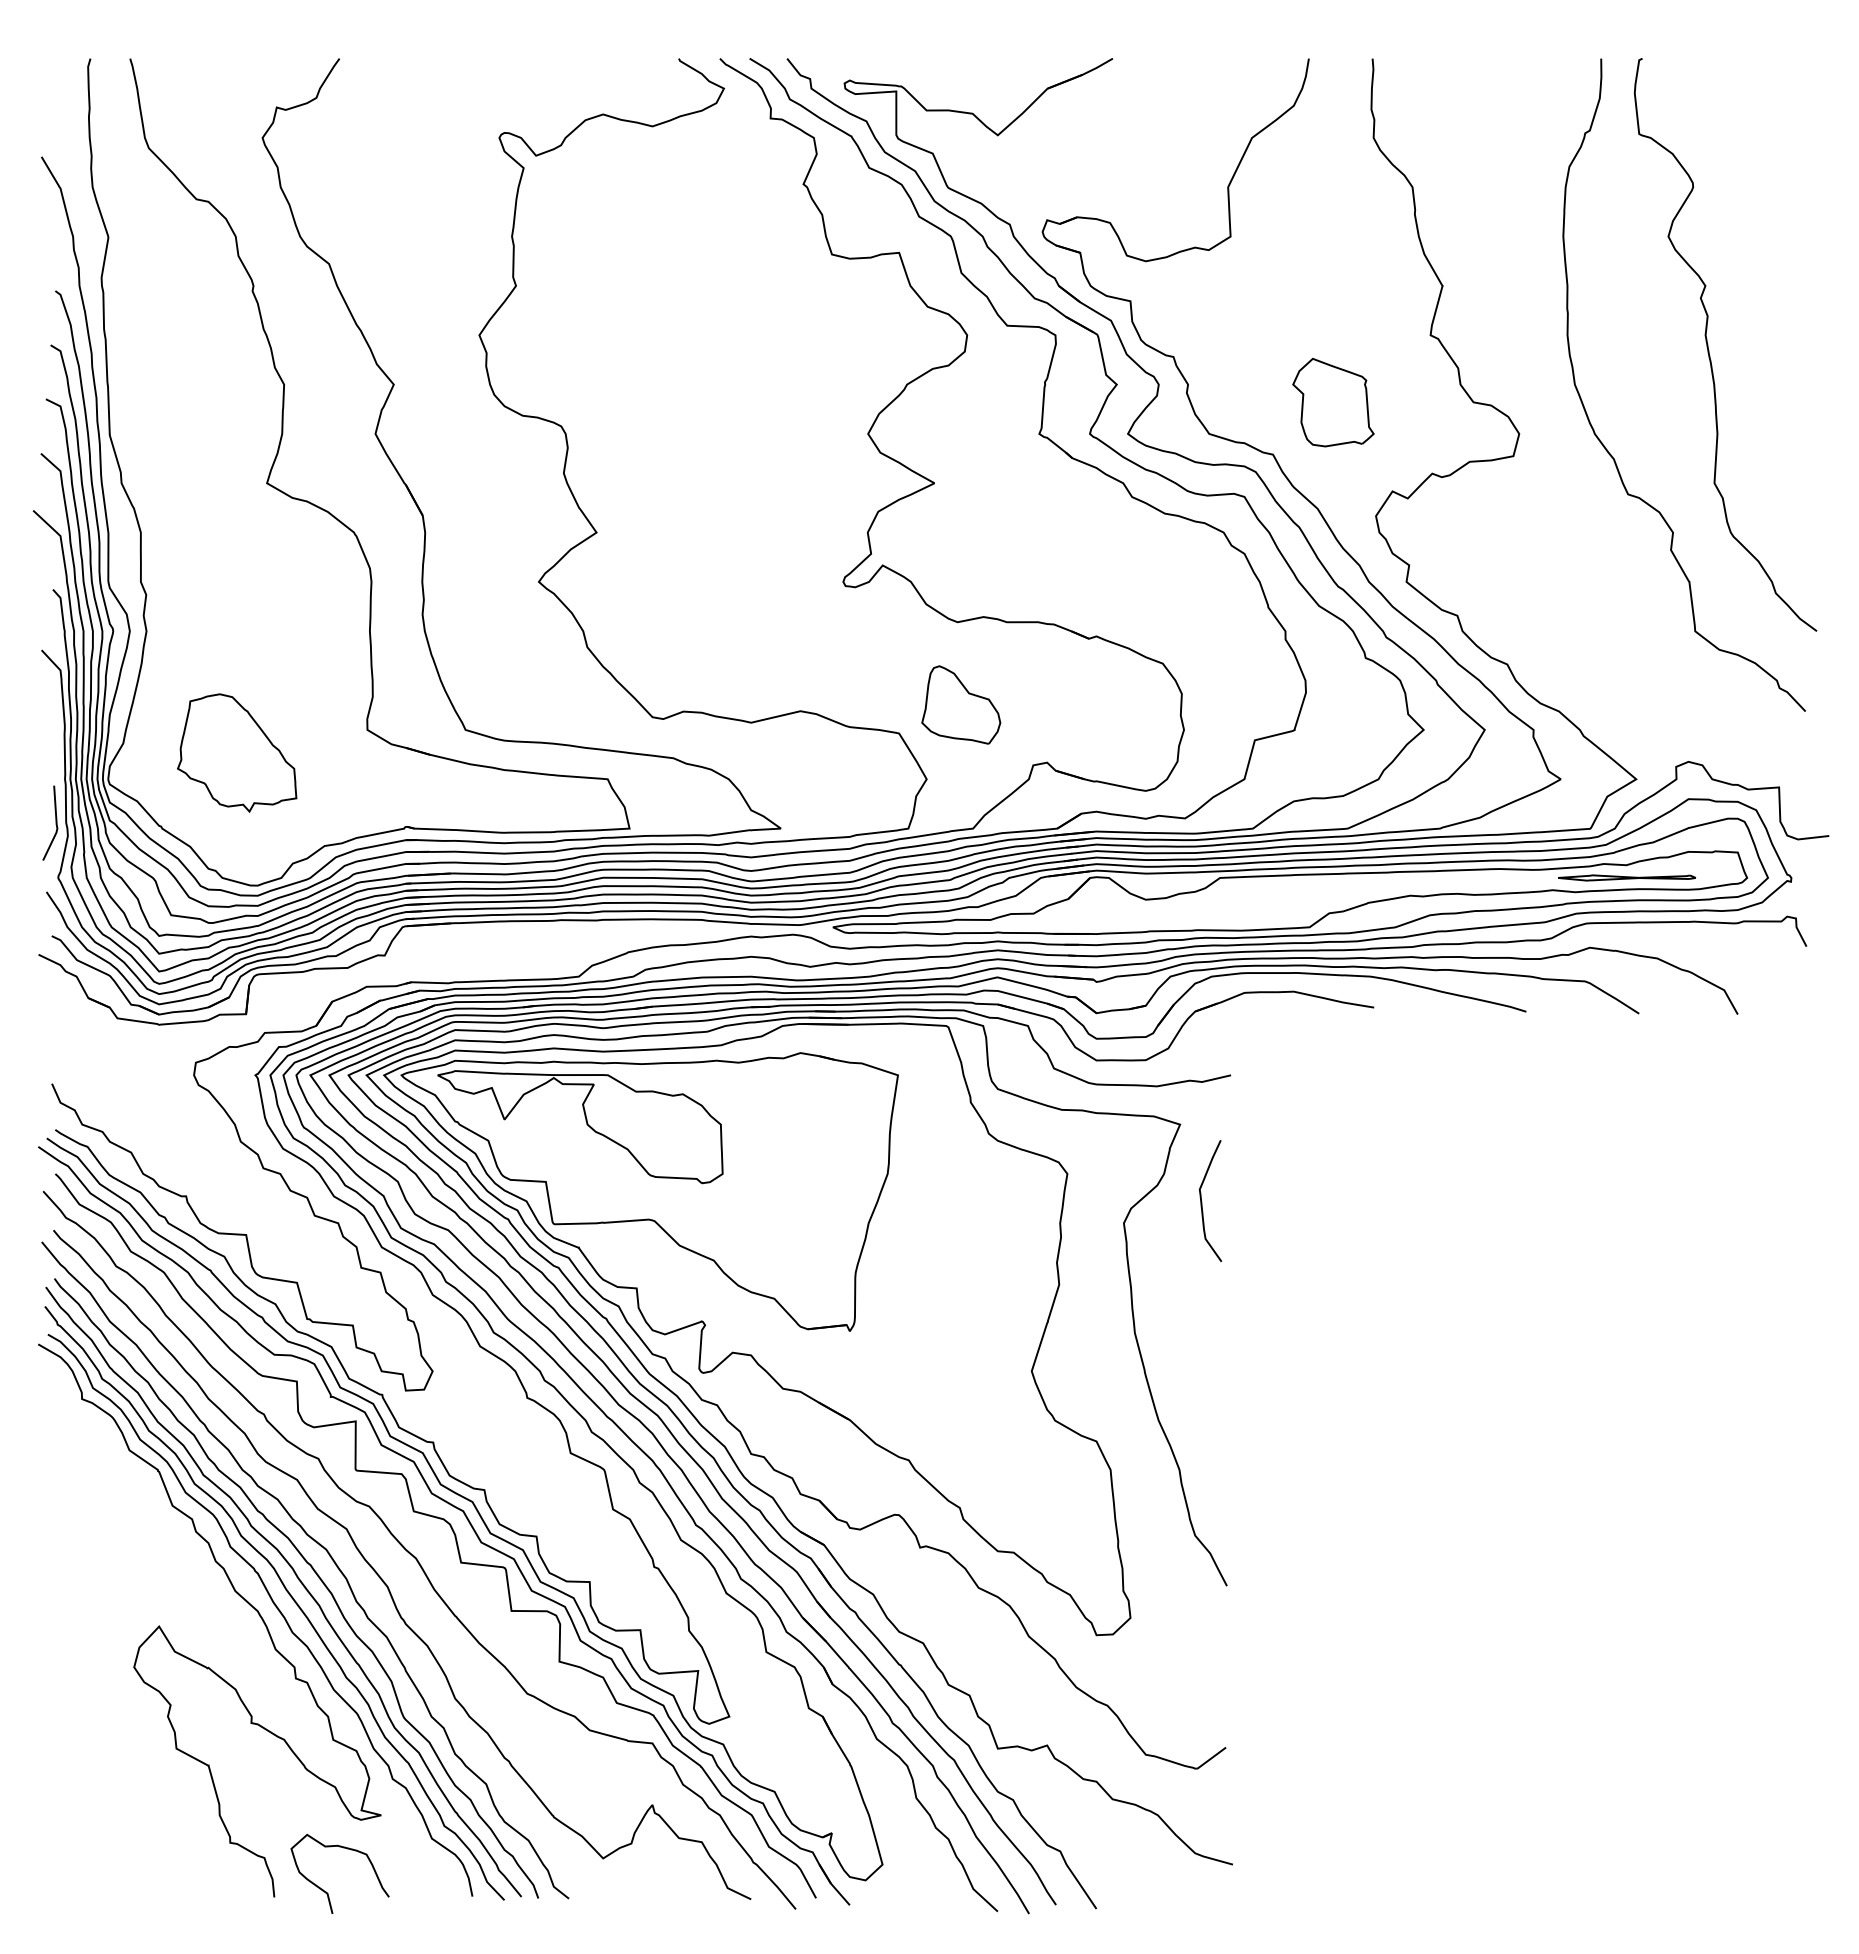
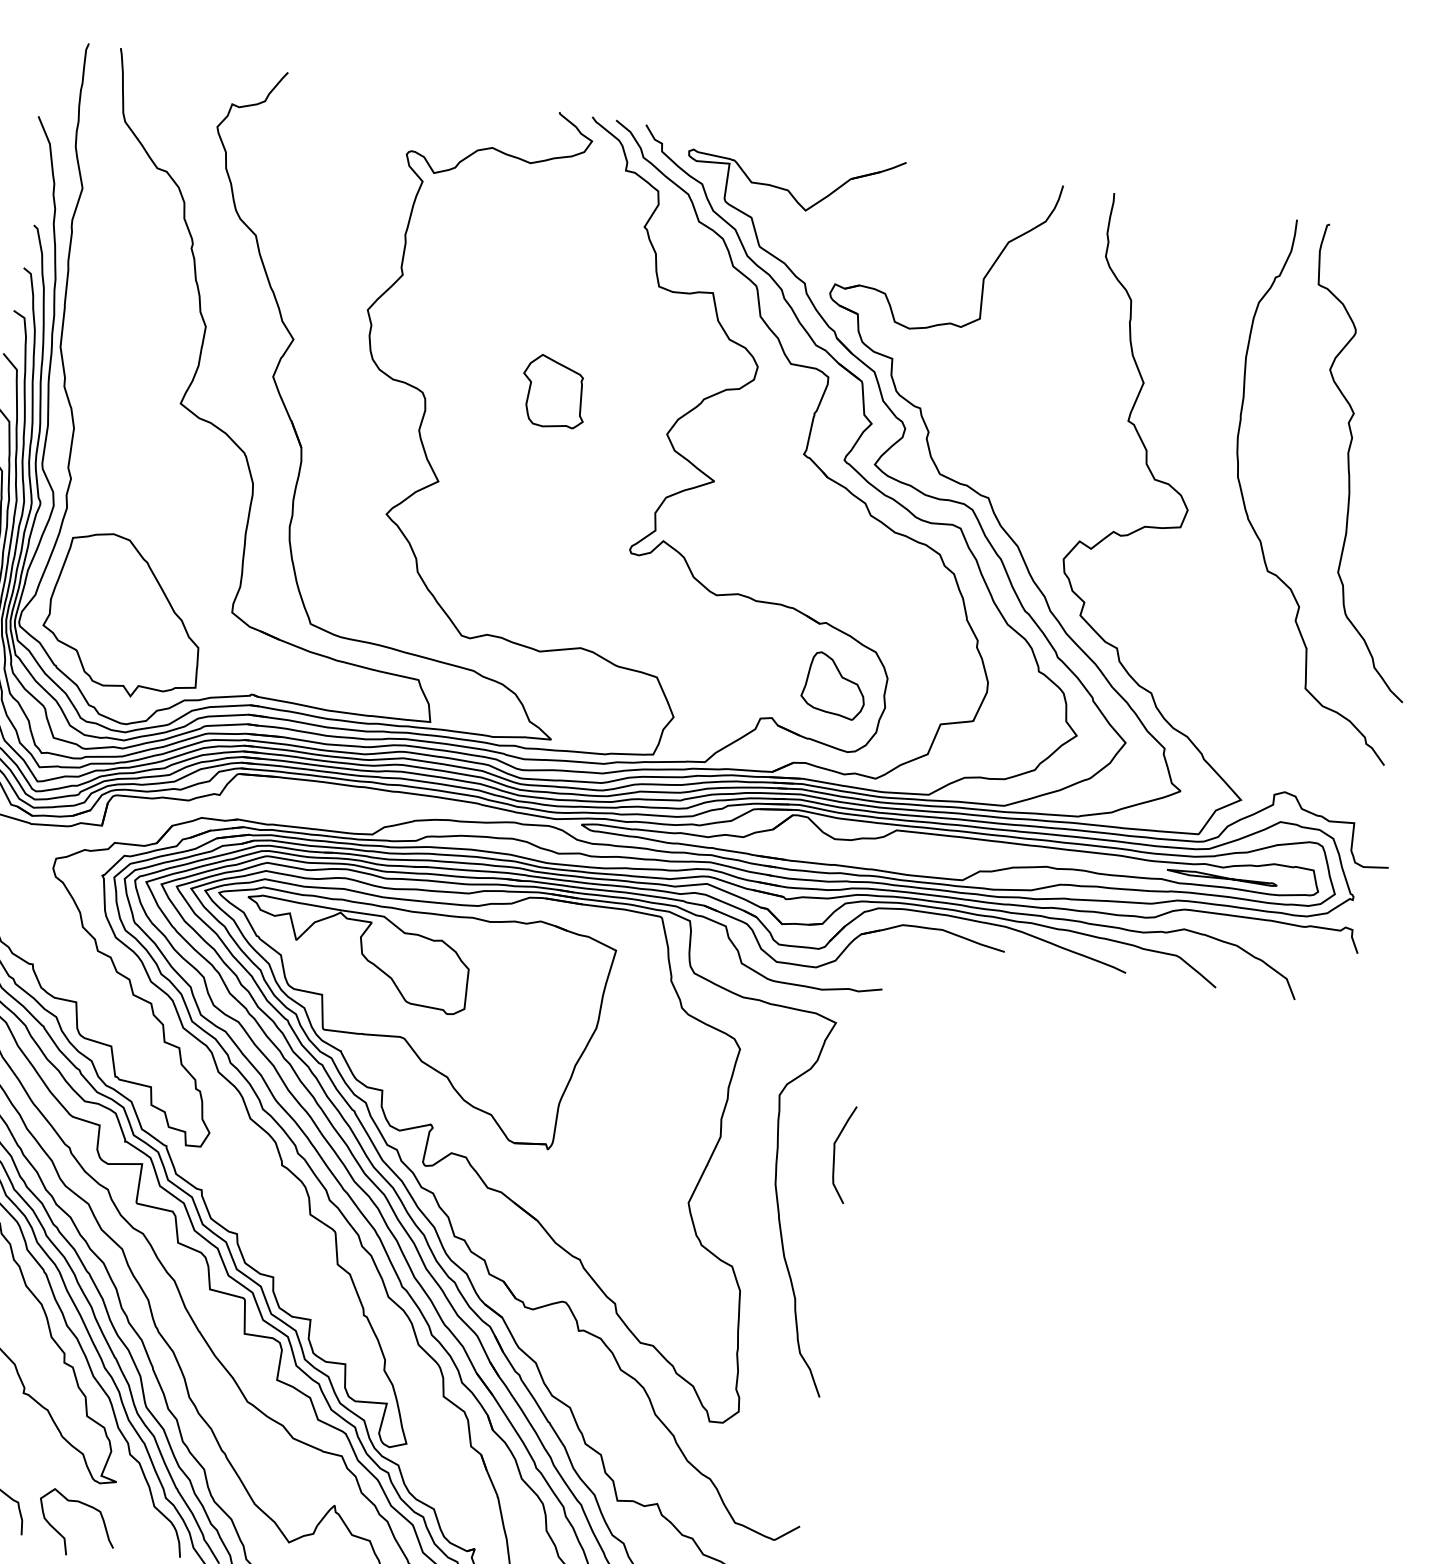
part: (1333, 402) -> (554, 392), moved
part: (961, 704) -> (834, 685), moved
part: (236, 752) -> (124, 615), size x1.67
curve: (1202, 1201) -> (835, 1153), moved

